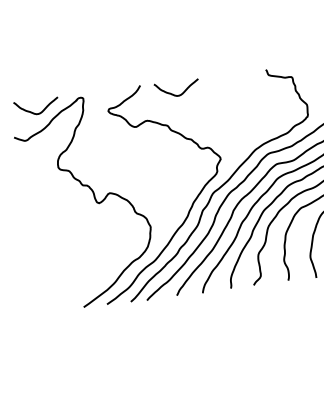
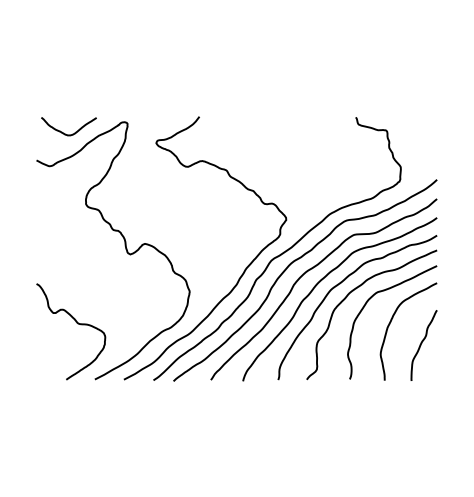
curve: (174, 94) -> (240, 133), removed
curve: (63, 264) -> (76, 323), added

